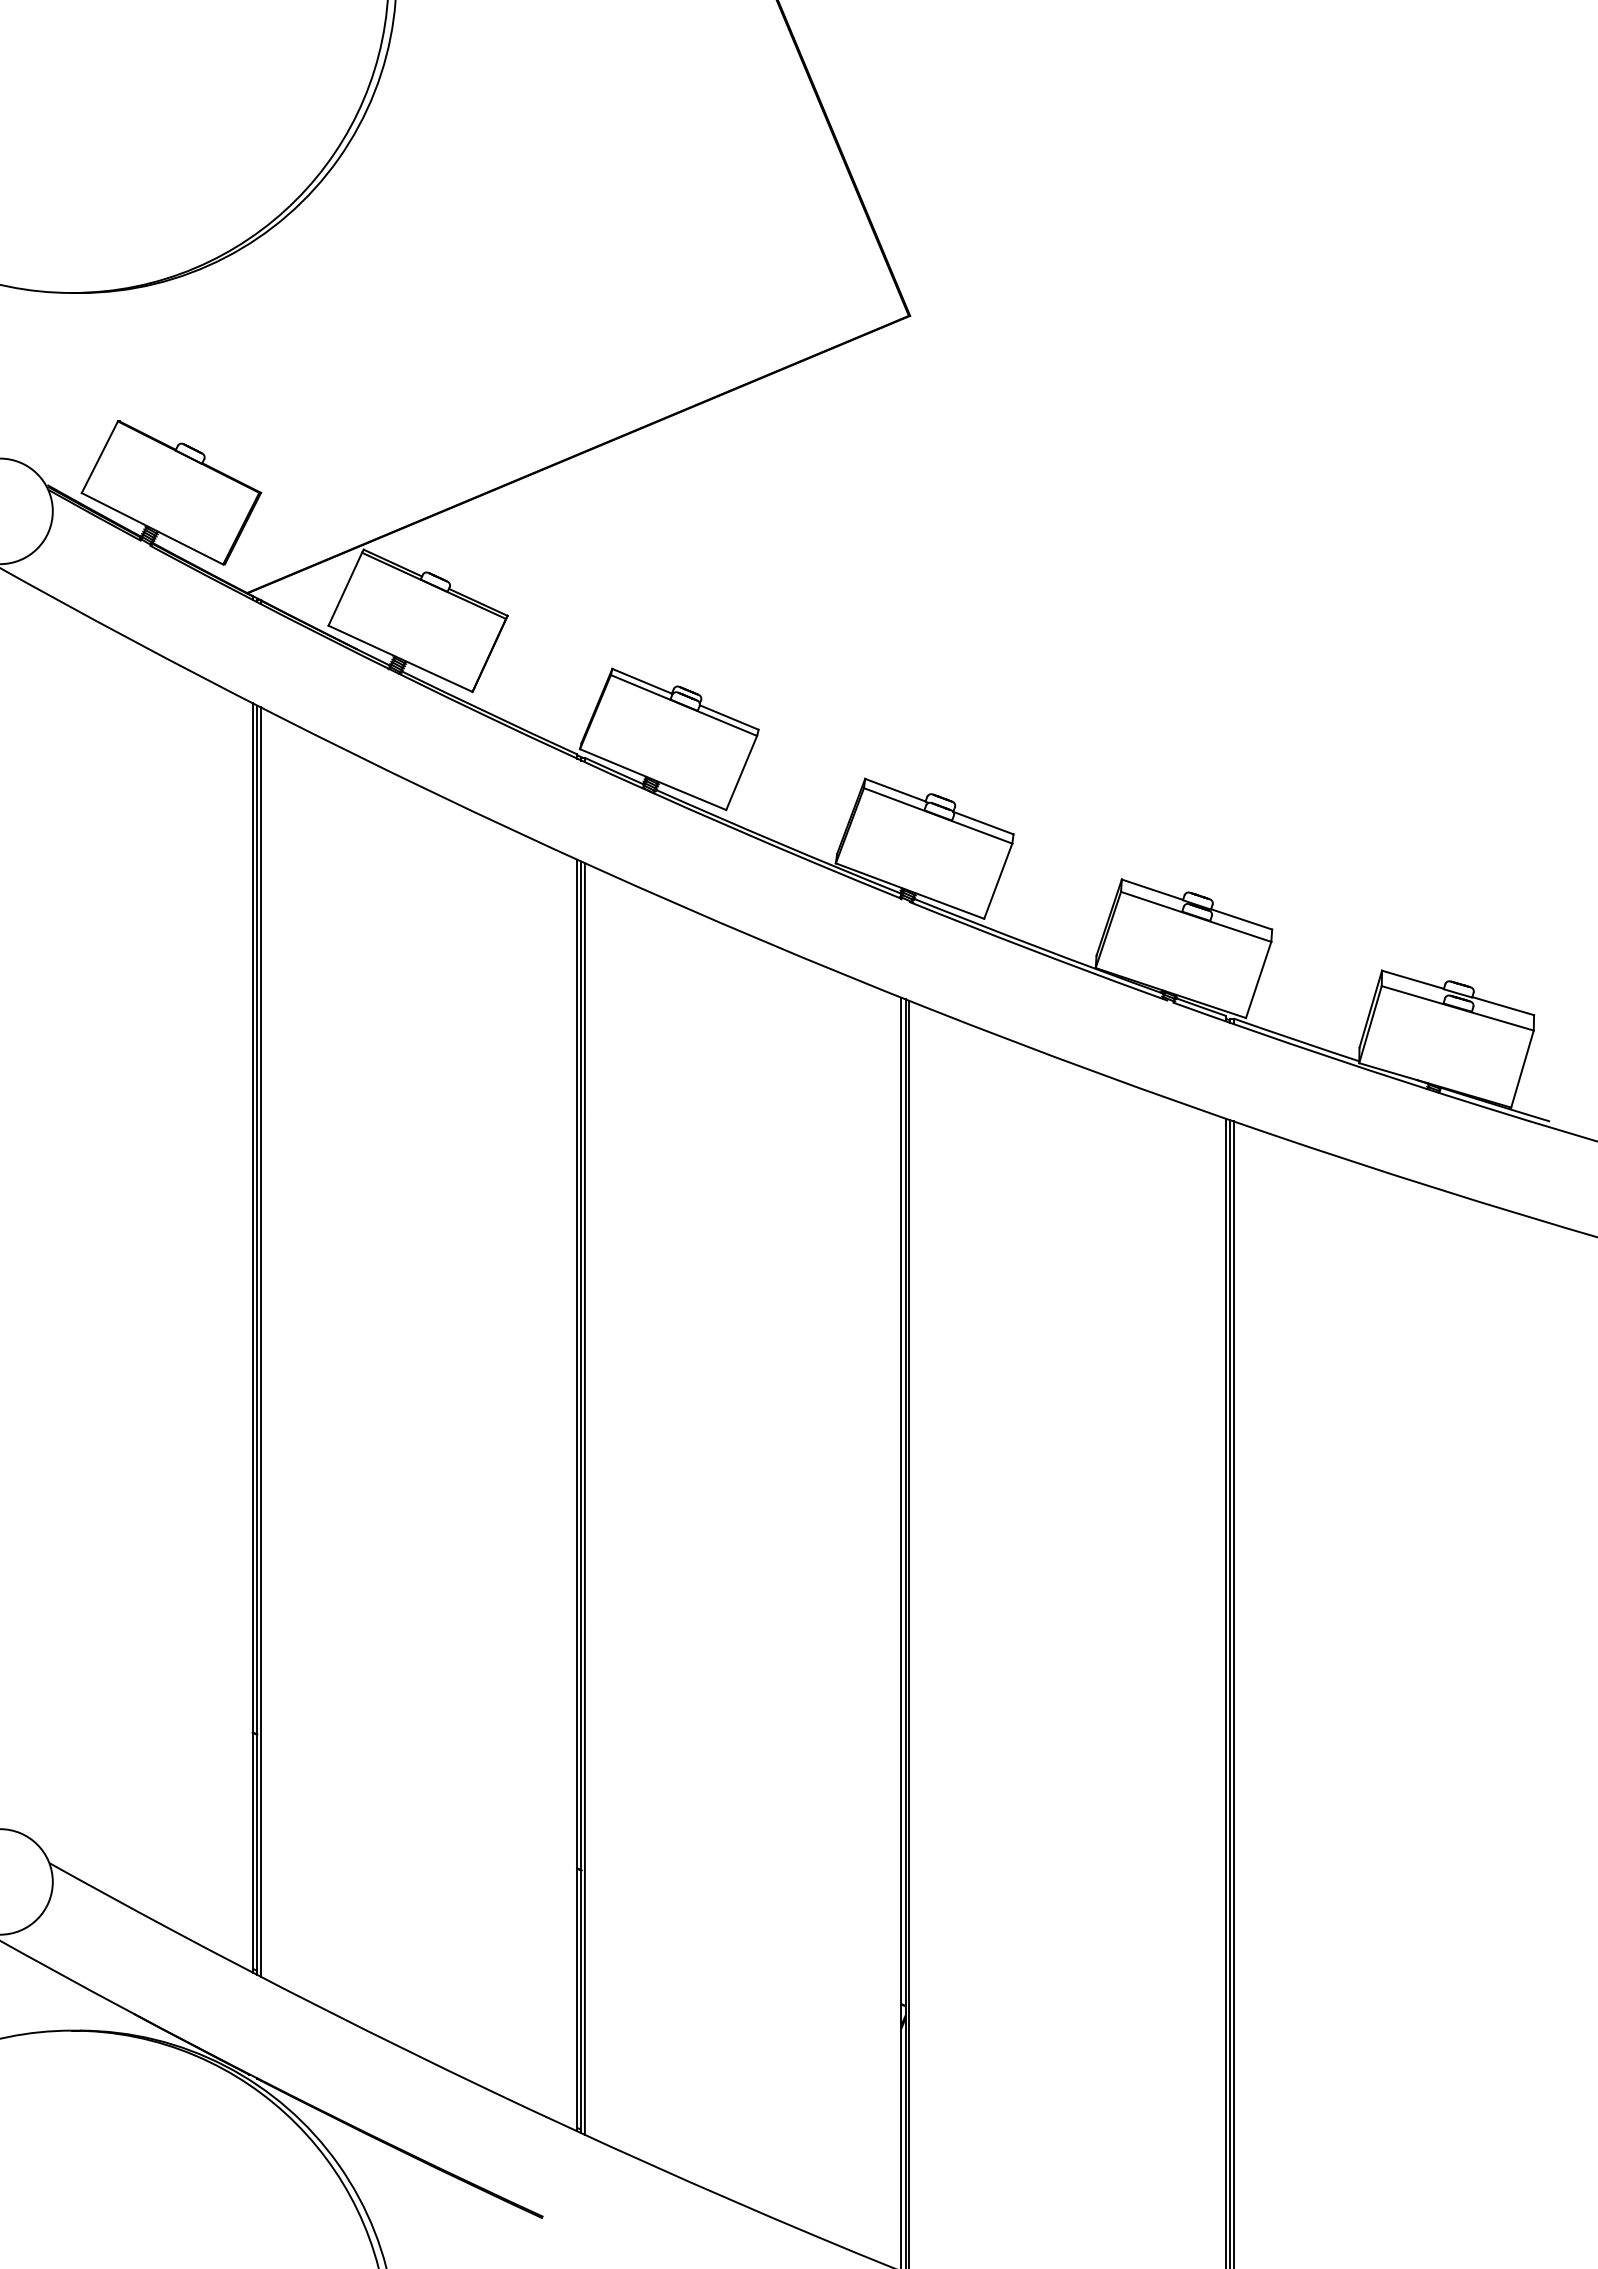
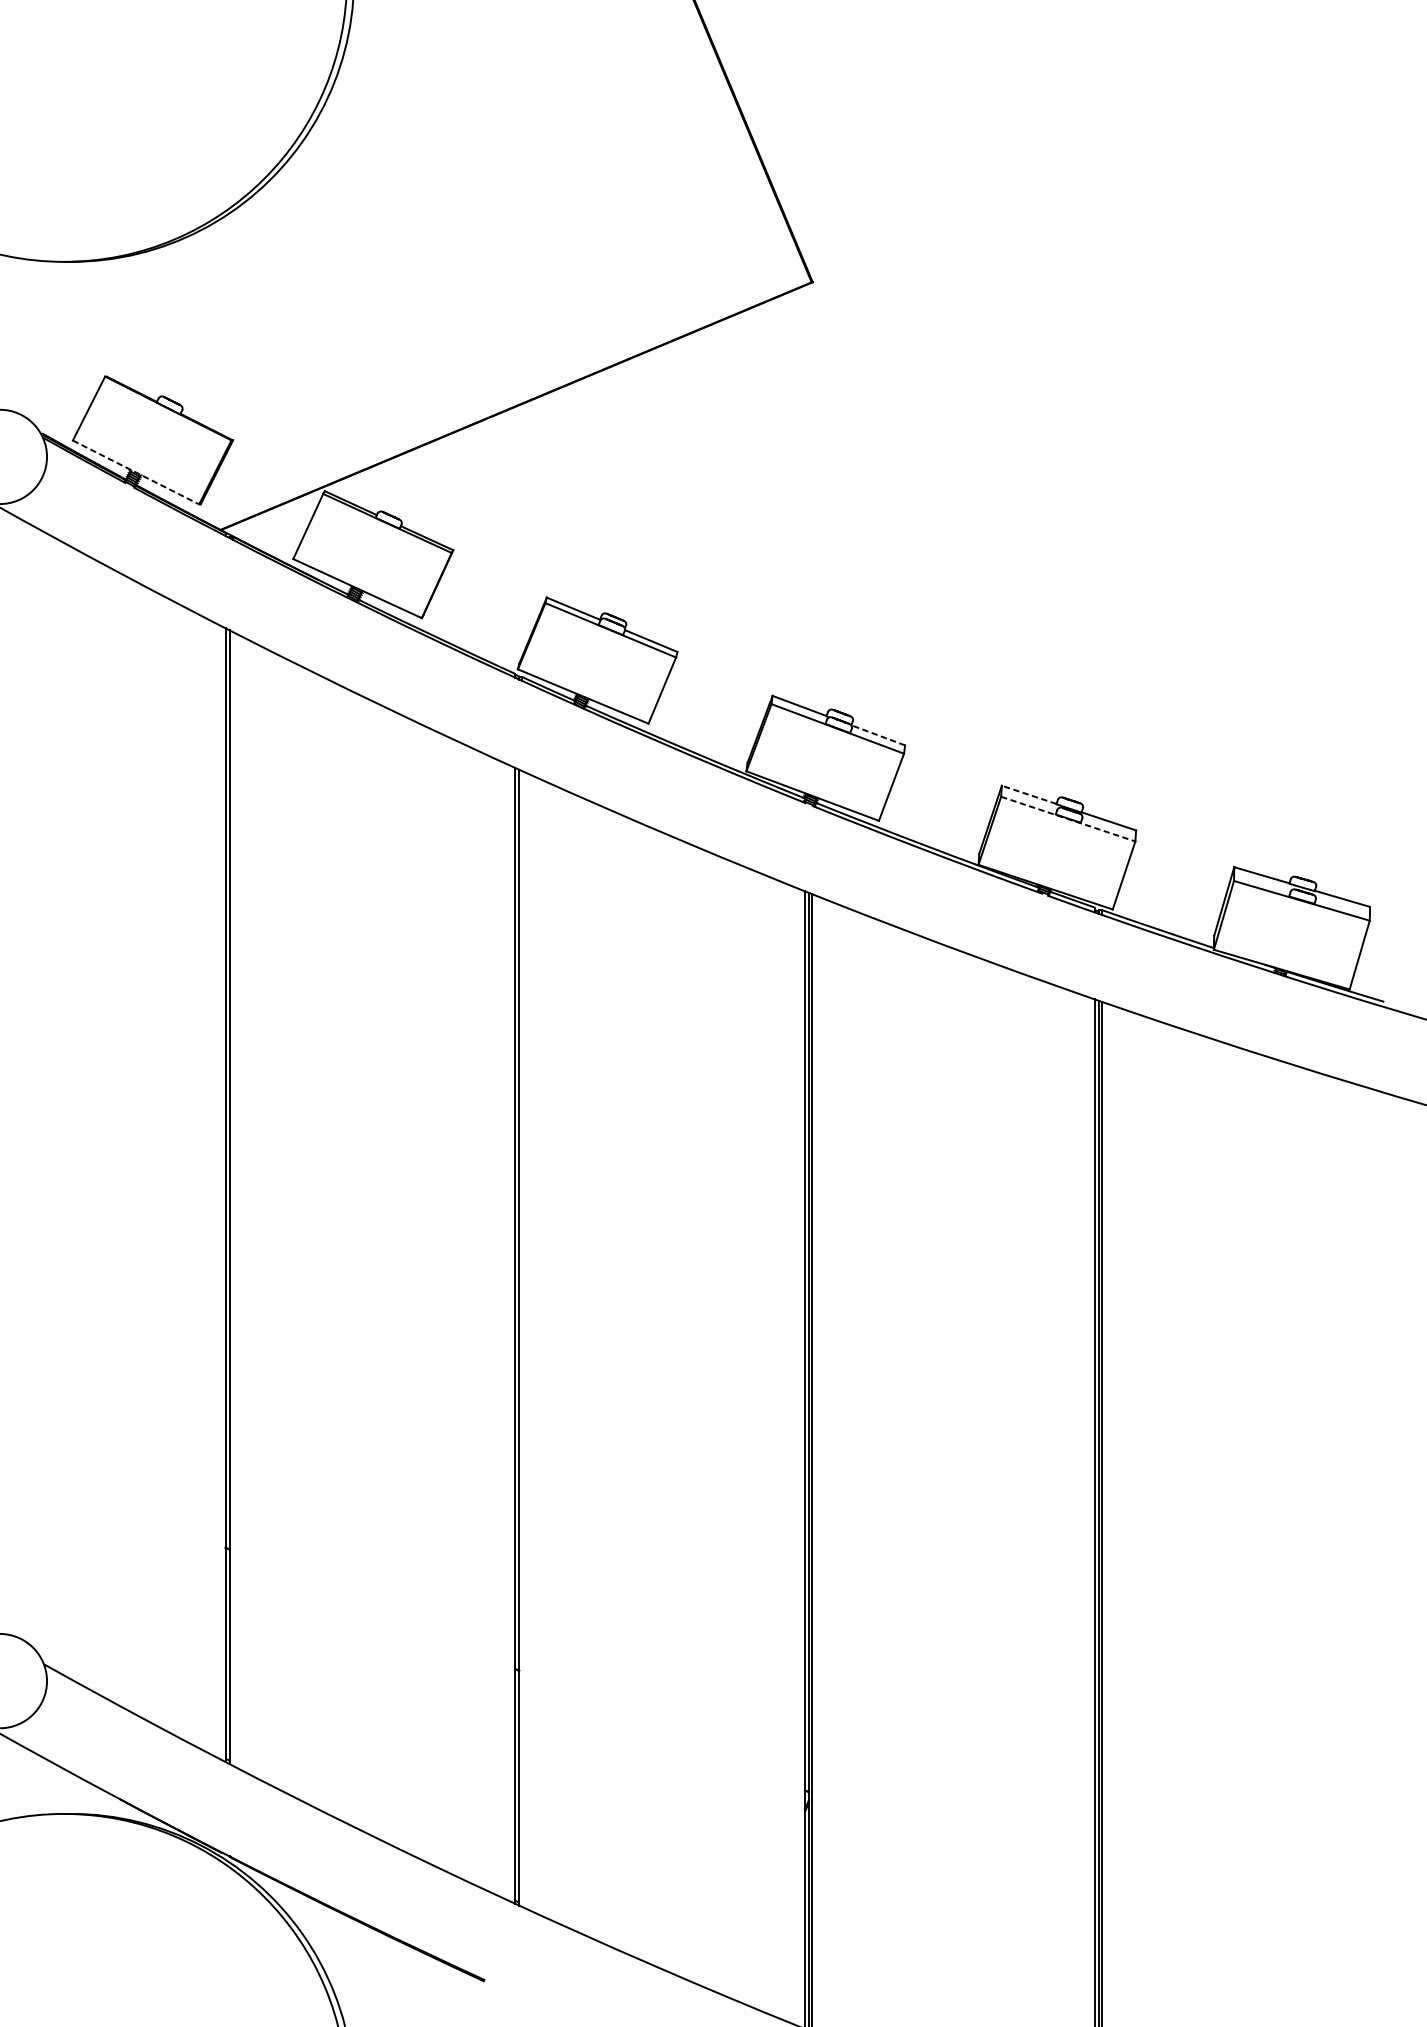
line: (152, 529) -> (136, 473), solid -> dashed
line: (982, 822) -> (877, 734), solid -> dashed
line: (1151, 889) -> (1028, 794), solid -> dashed
line: (1196, 917) -> (1068, 819), solid -> dashed
line: (260, 1341) -> (232, 1198), removed
line: (584, 1498) -> (521, 1338), removed

